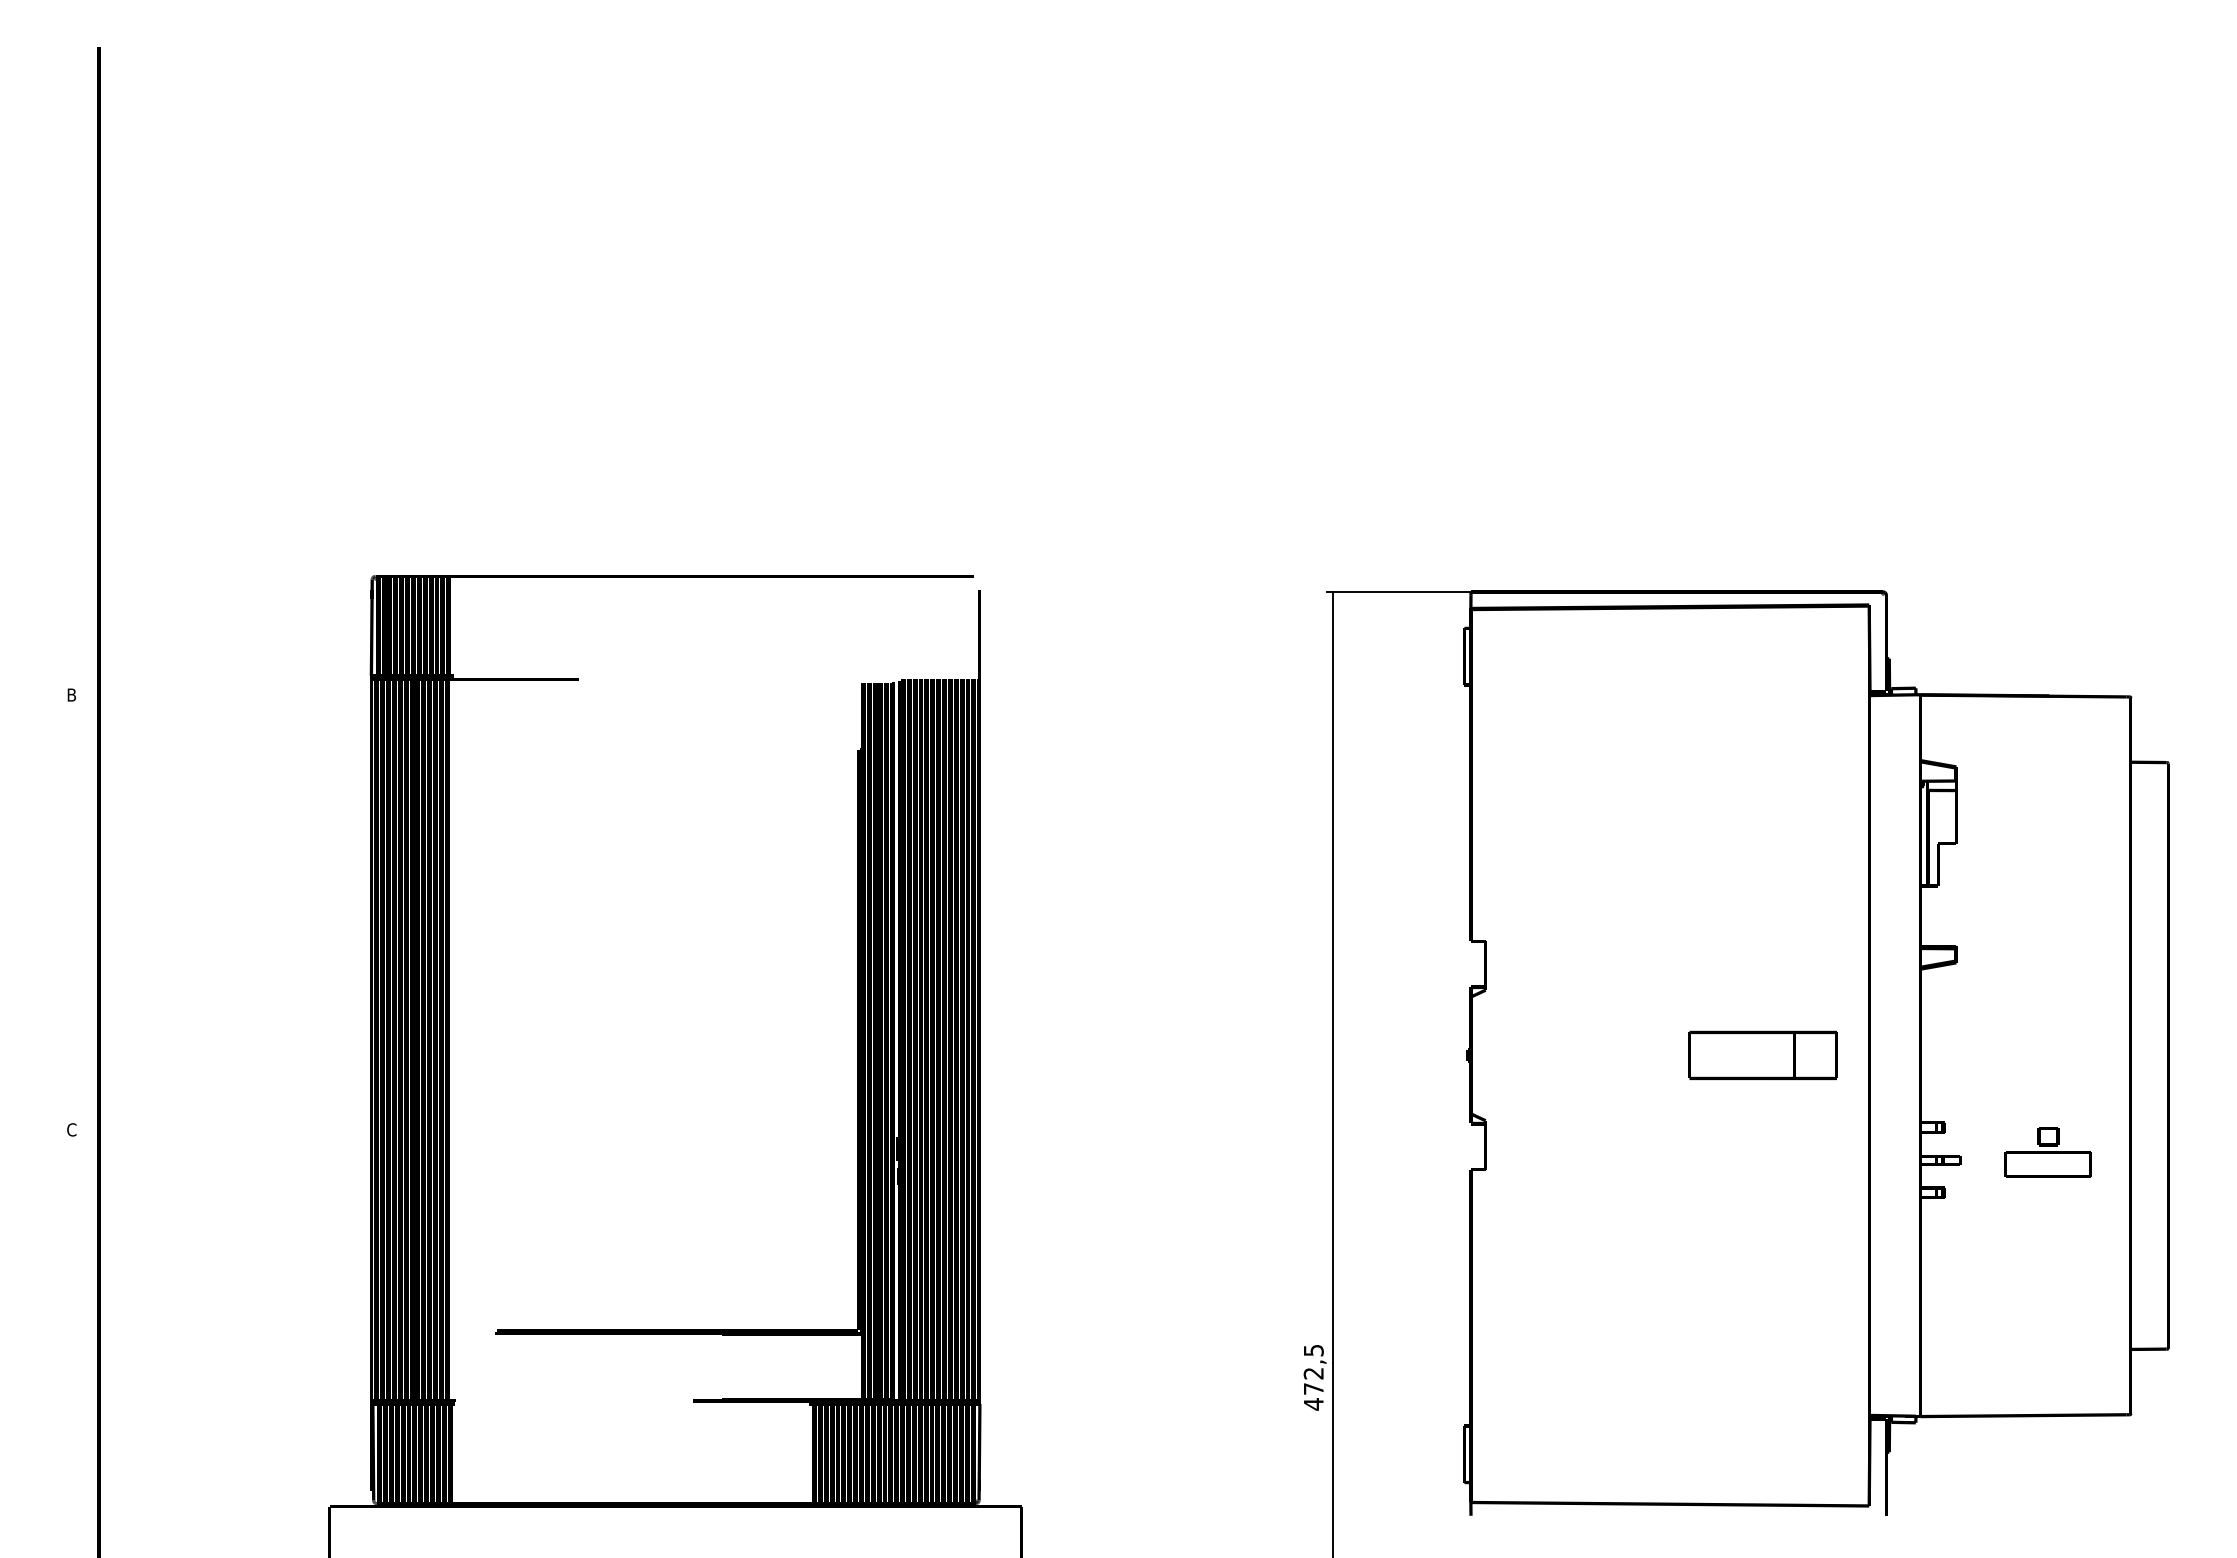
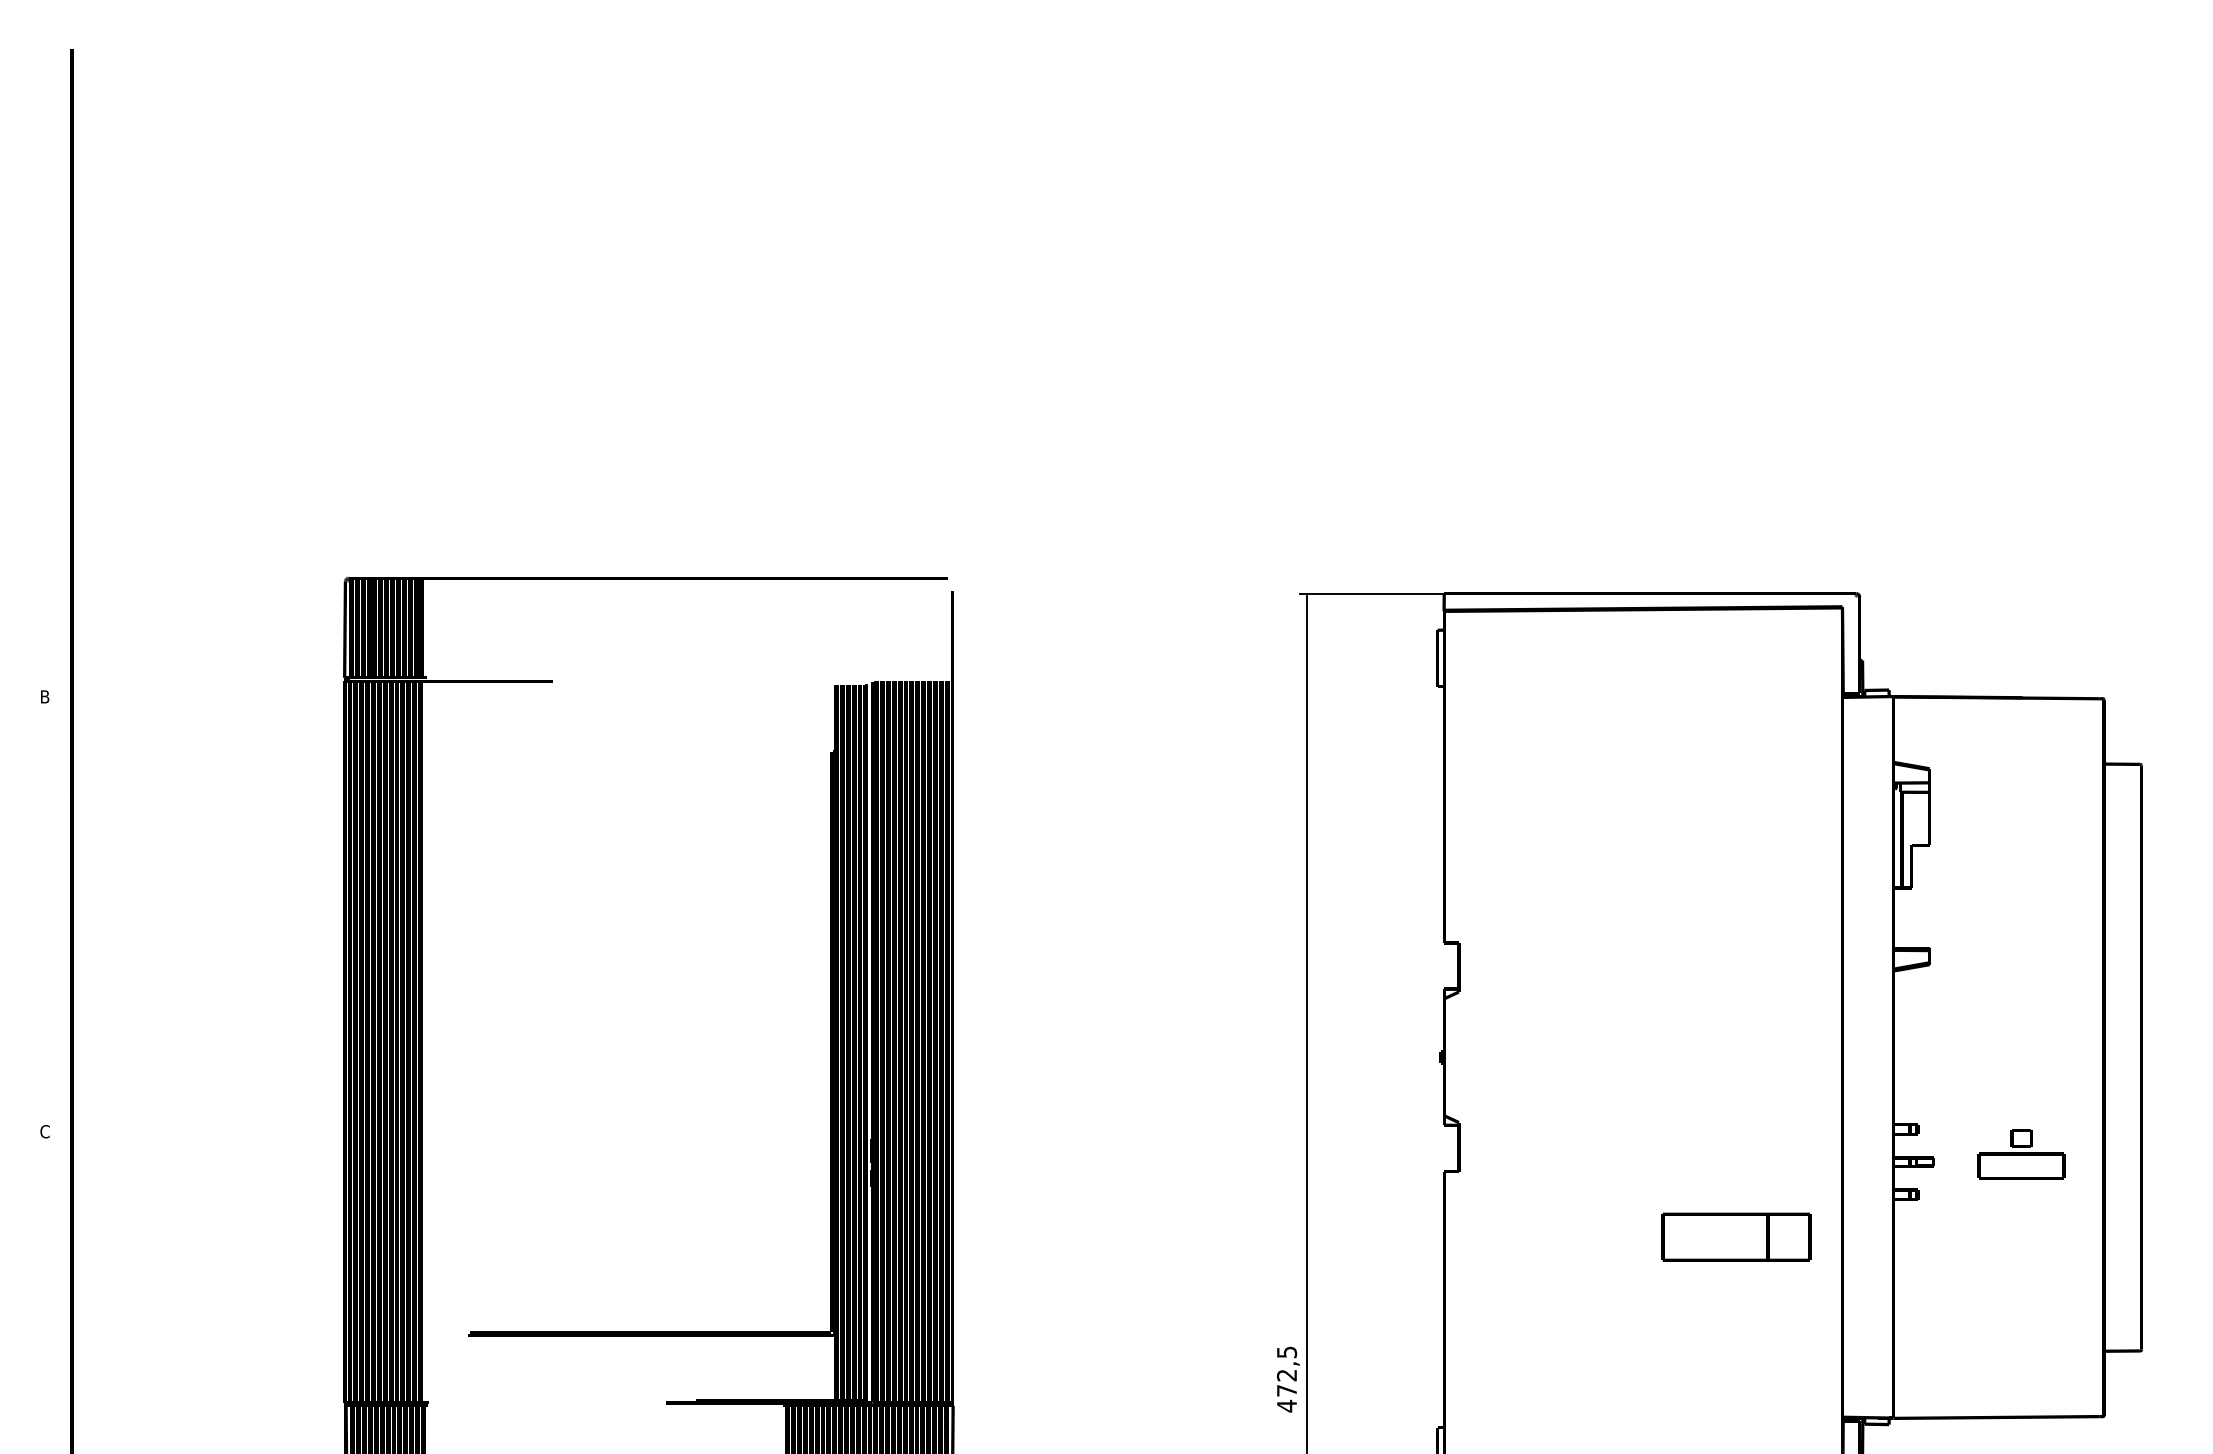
part: (1762, 1054) -> (1735, 1236), moved

